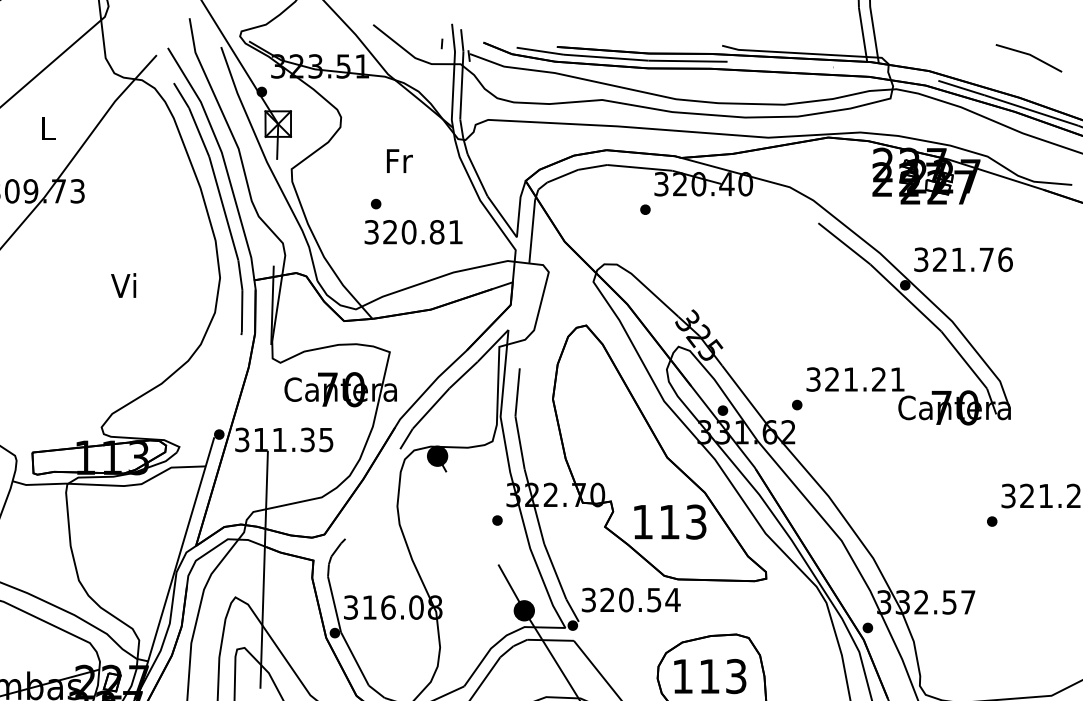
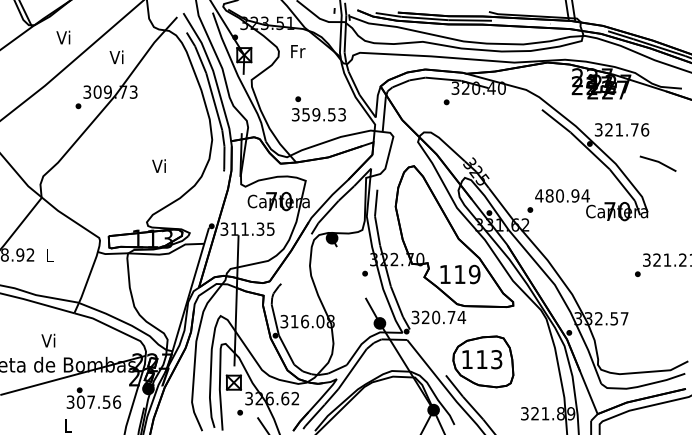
line: (1027, 55) -> (657, 162), moved
text: (46, 128) -> (116, 57), L -> Vi
text: (400, 161) -> (298, 51), moved
text: (421, 231) -> (323, 114), 320.81 -> 359.53
text: (122, 284) -> (158, 165), moved
text: (855, 378) -> (562, 195), 321.21 -> 480.94
text: (695, 522) -> (474, 274), 113 -> 119
text: (654, 600) -> (451, 317), 320.54 -> 320.74

